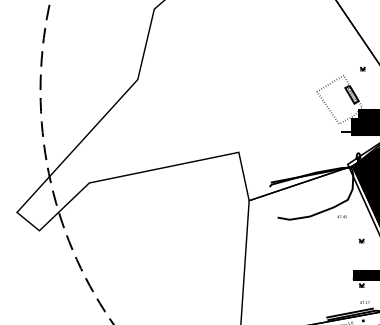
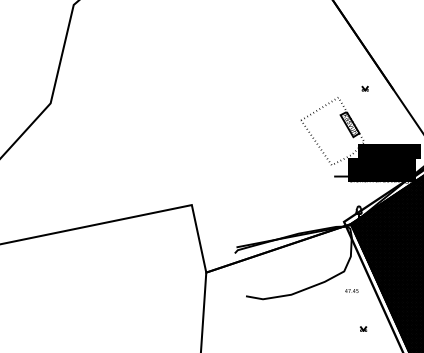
text: (341, 216) -> (350, 290), moved

